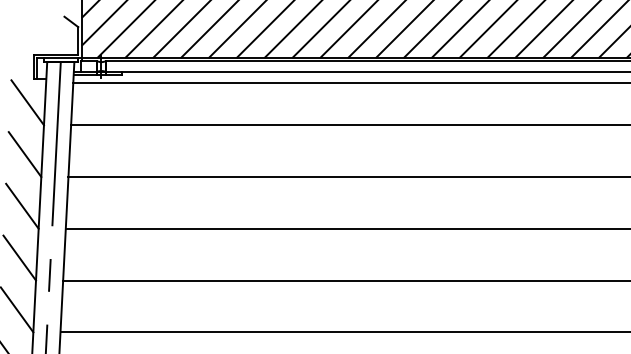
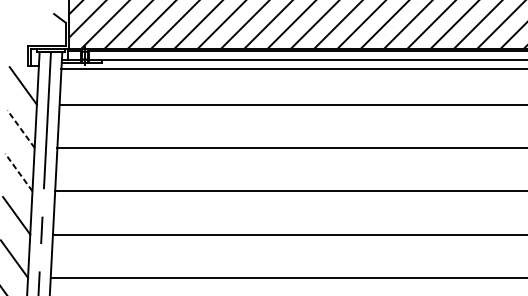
line: (25, 154) -> (21, 129), solid -> dashed
line: (22, 206) -> (18, 172), solid -> dashed

